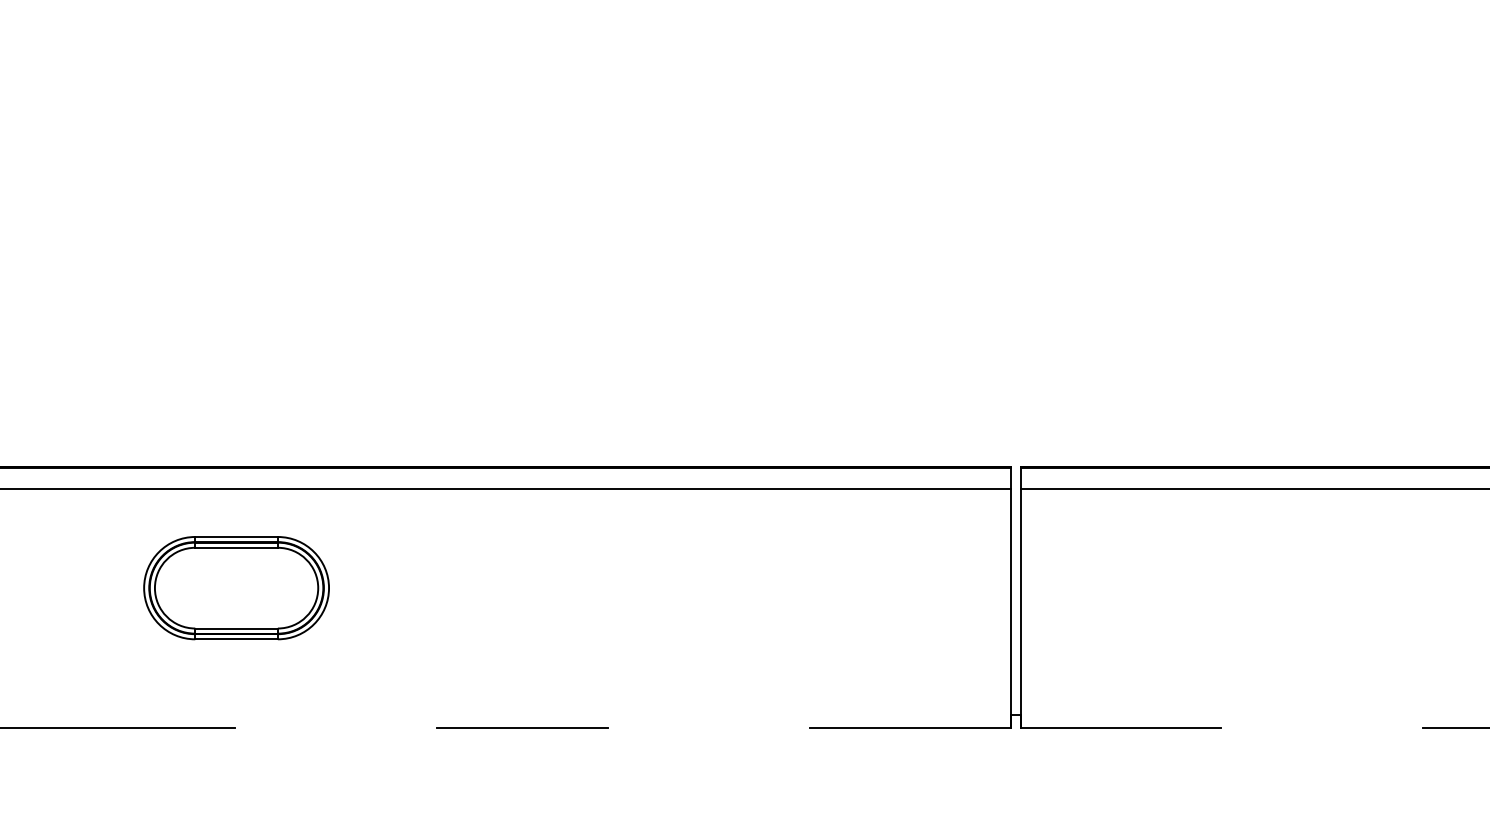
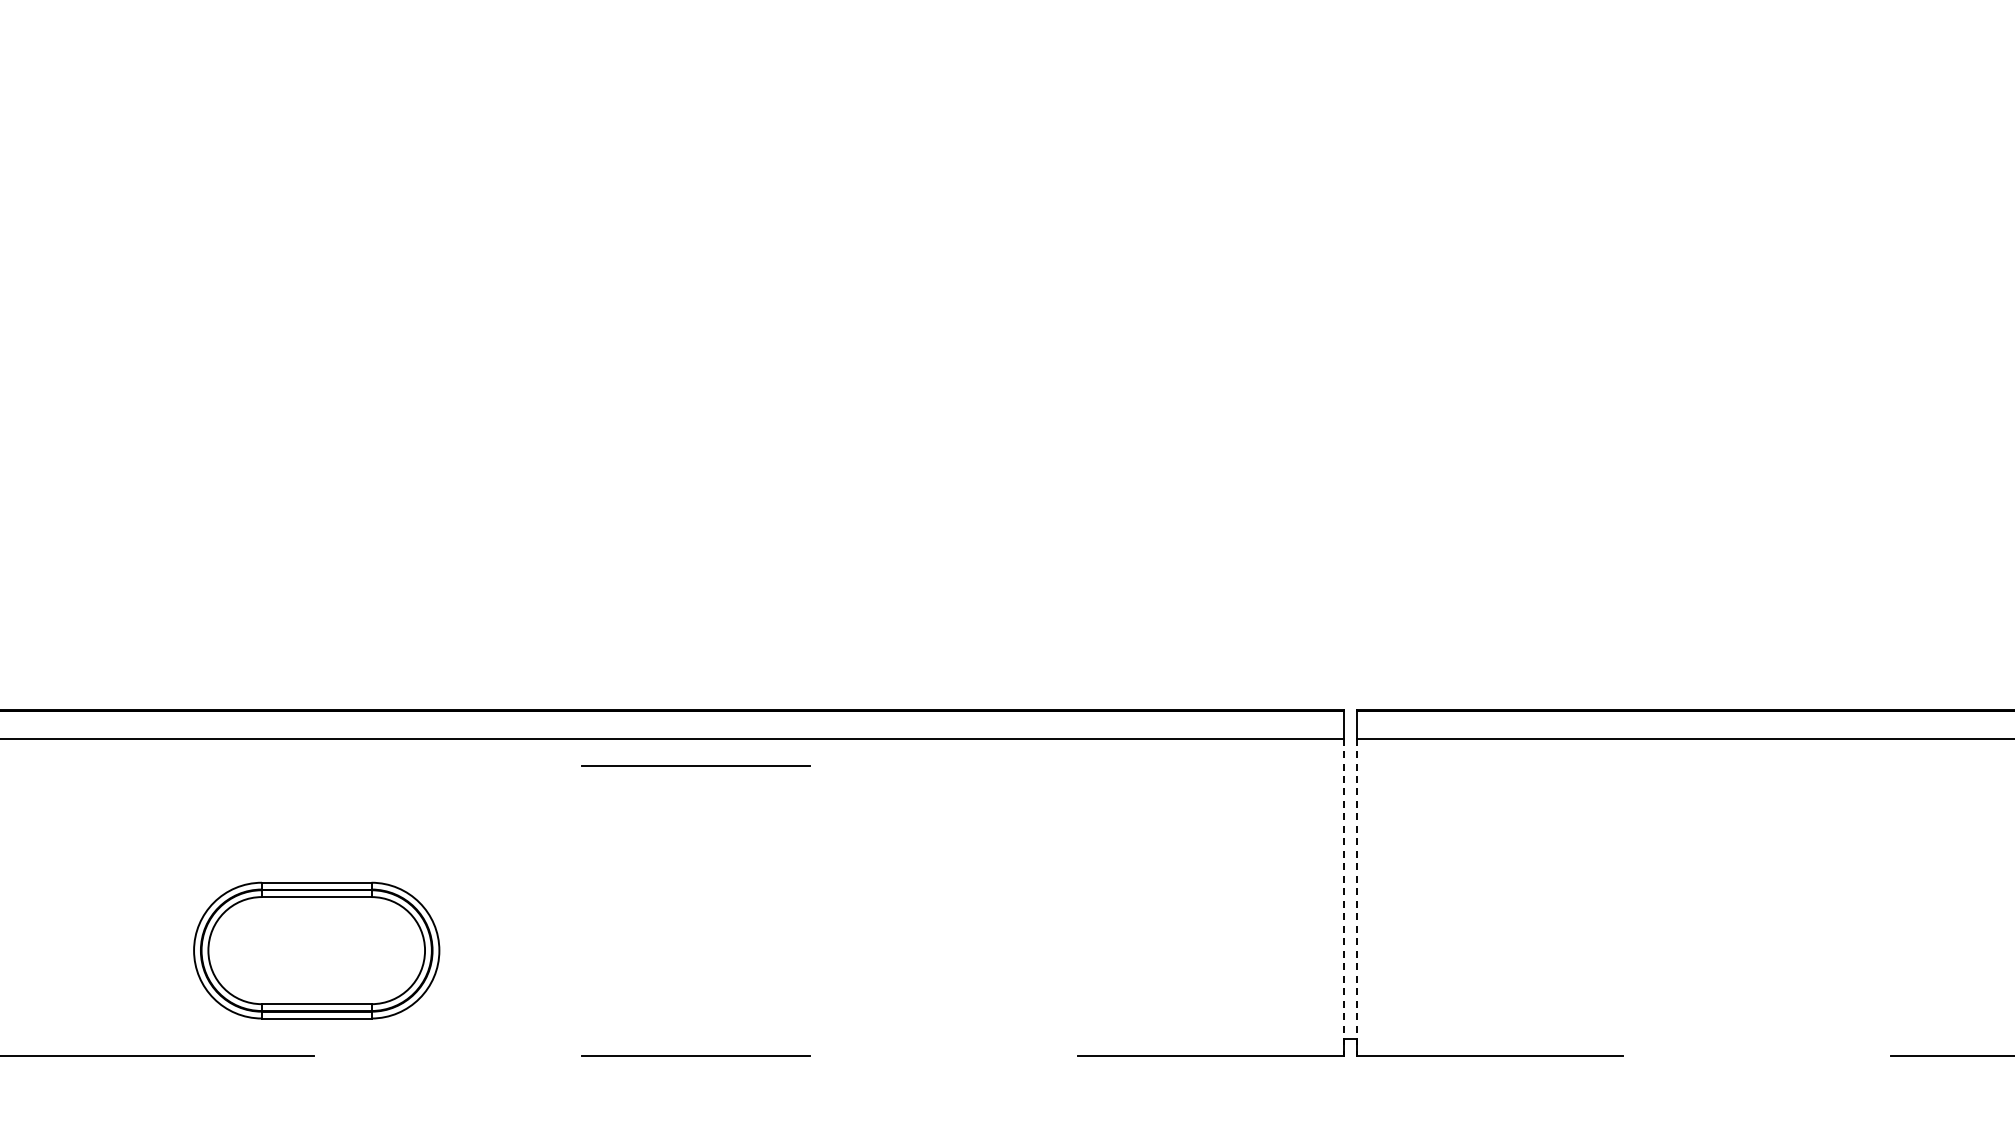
line: (522, 508) -> (695, 765), added
part: (236, 588) -> (316, 950), moved
line: (1010, 608) -> (1343, 897), solid -> dashed
line: (1021, 608) -> (1357, 897), solid -> dashed

